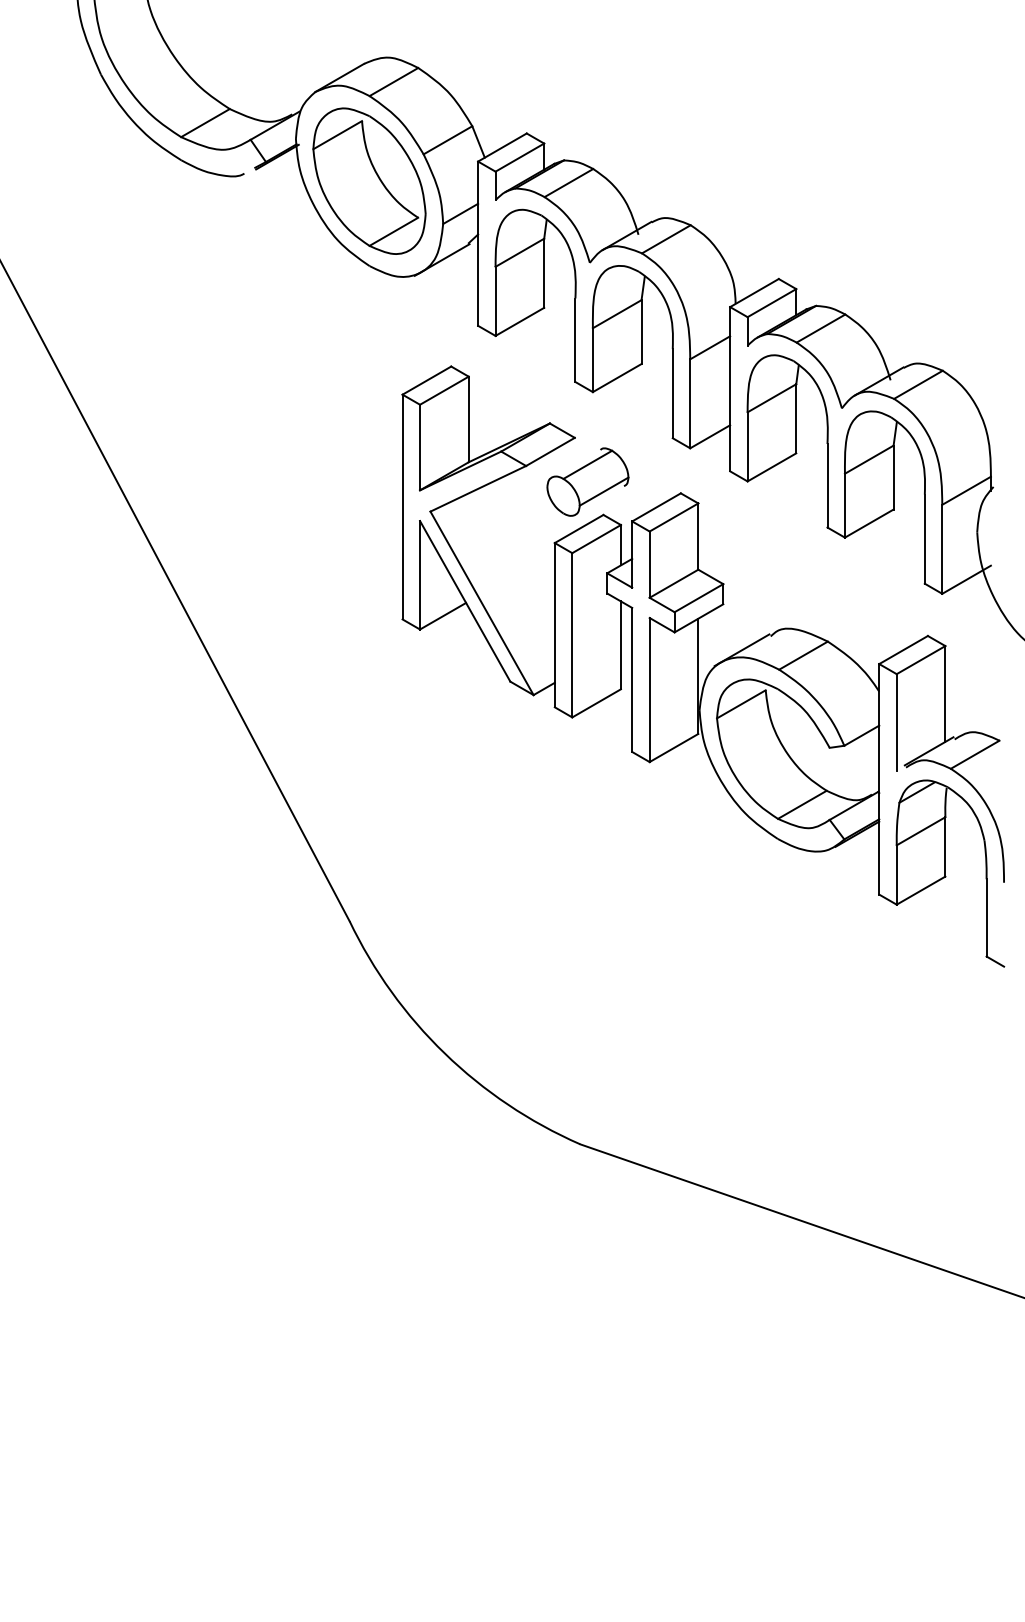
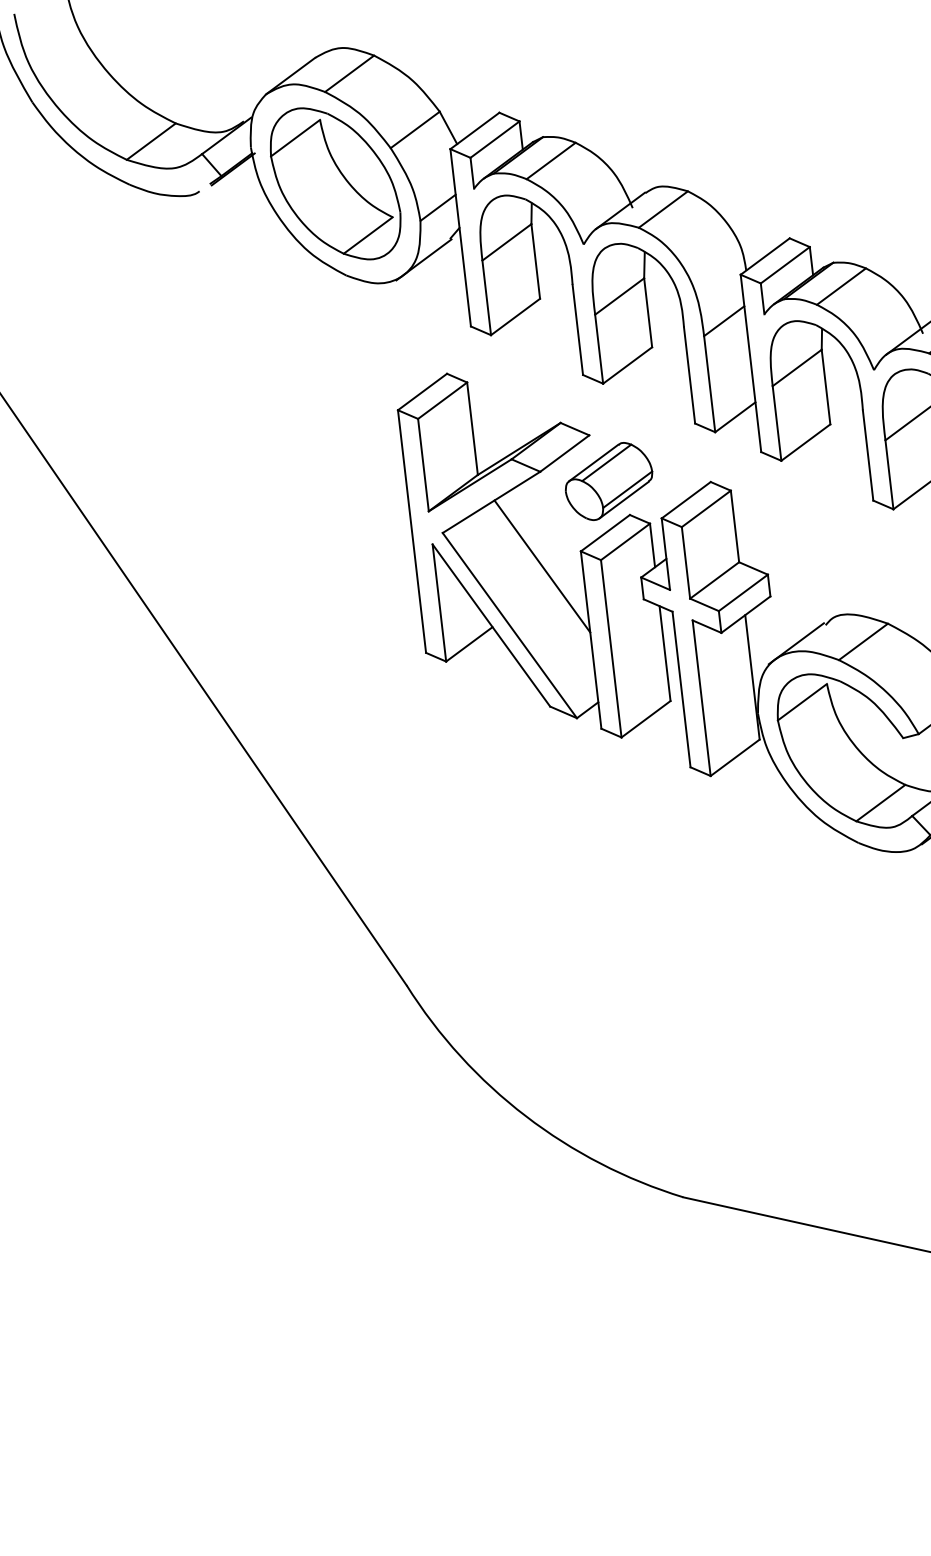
line: (575, 463) -> (593, 462), added
line: (599, 500) -> (623, 499), added
line: (517, 552) -> (541, 566), added

